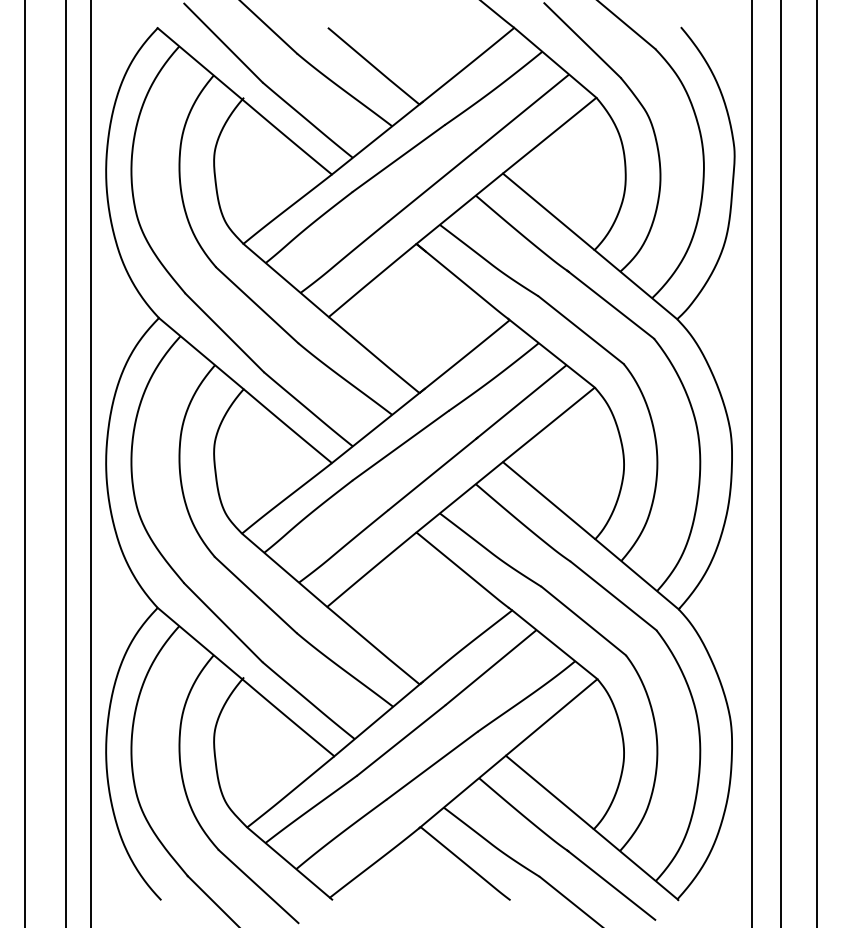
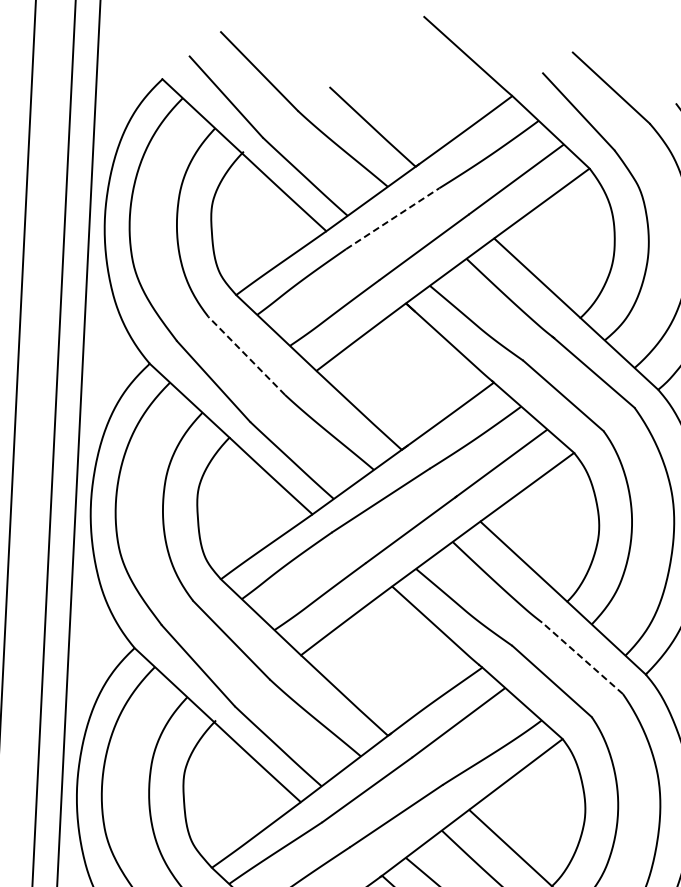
line: (398, 158) -> (392, 218), solid -> dashed
line: (257, 305) -> (247, 356), solid -> dashed
line: (613, 596) -> (582, 658), solid -> dashed

